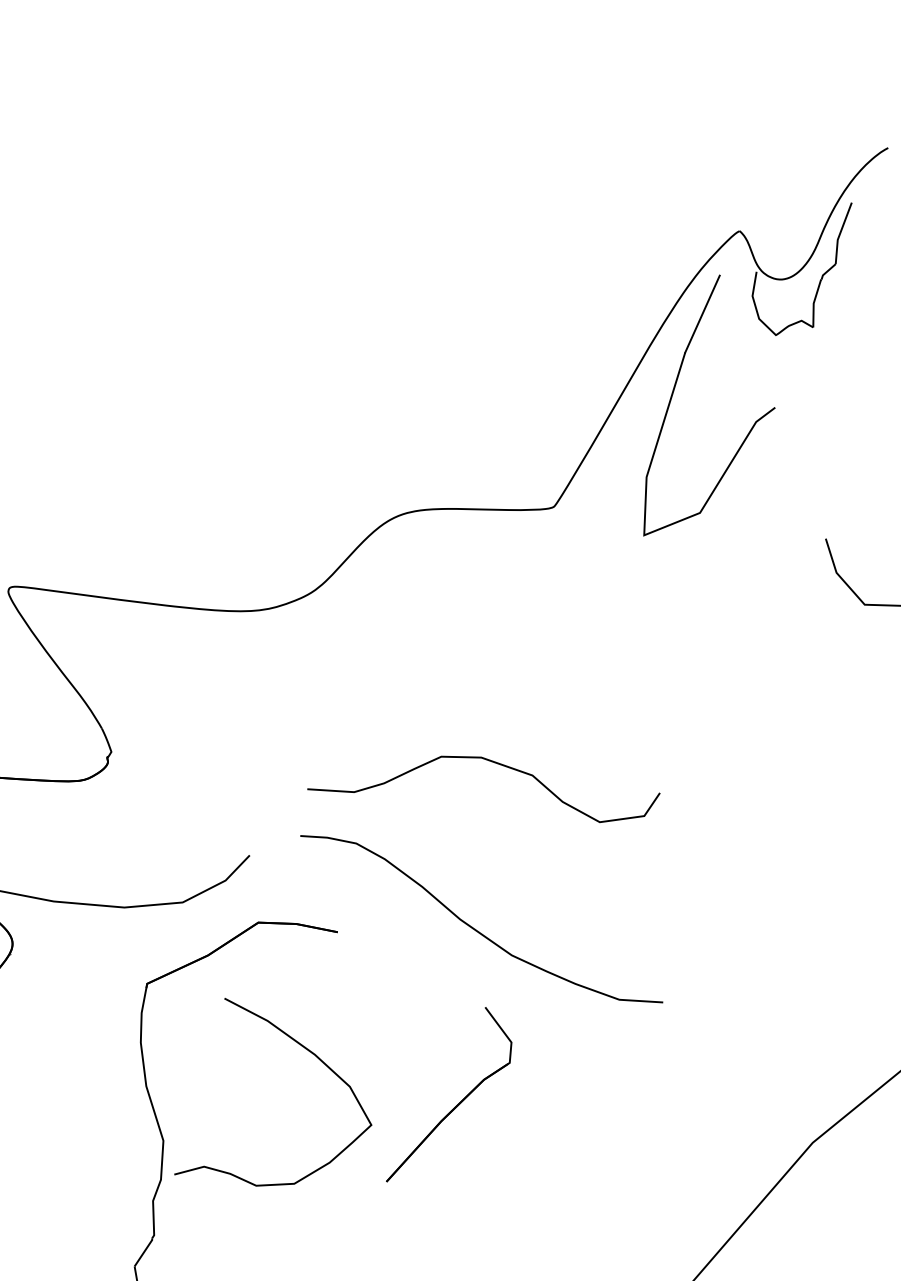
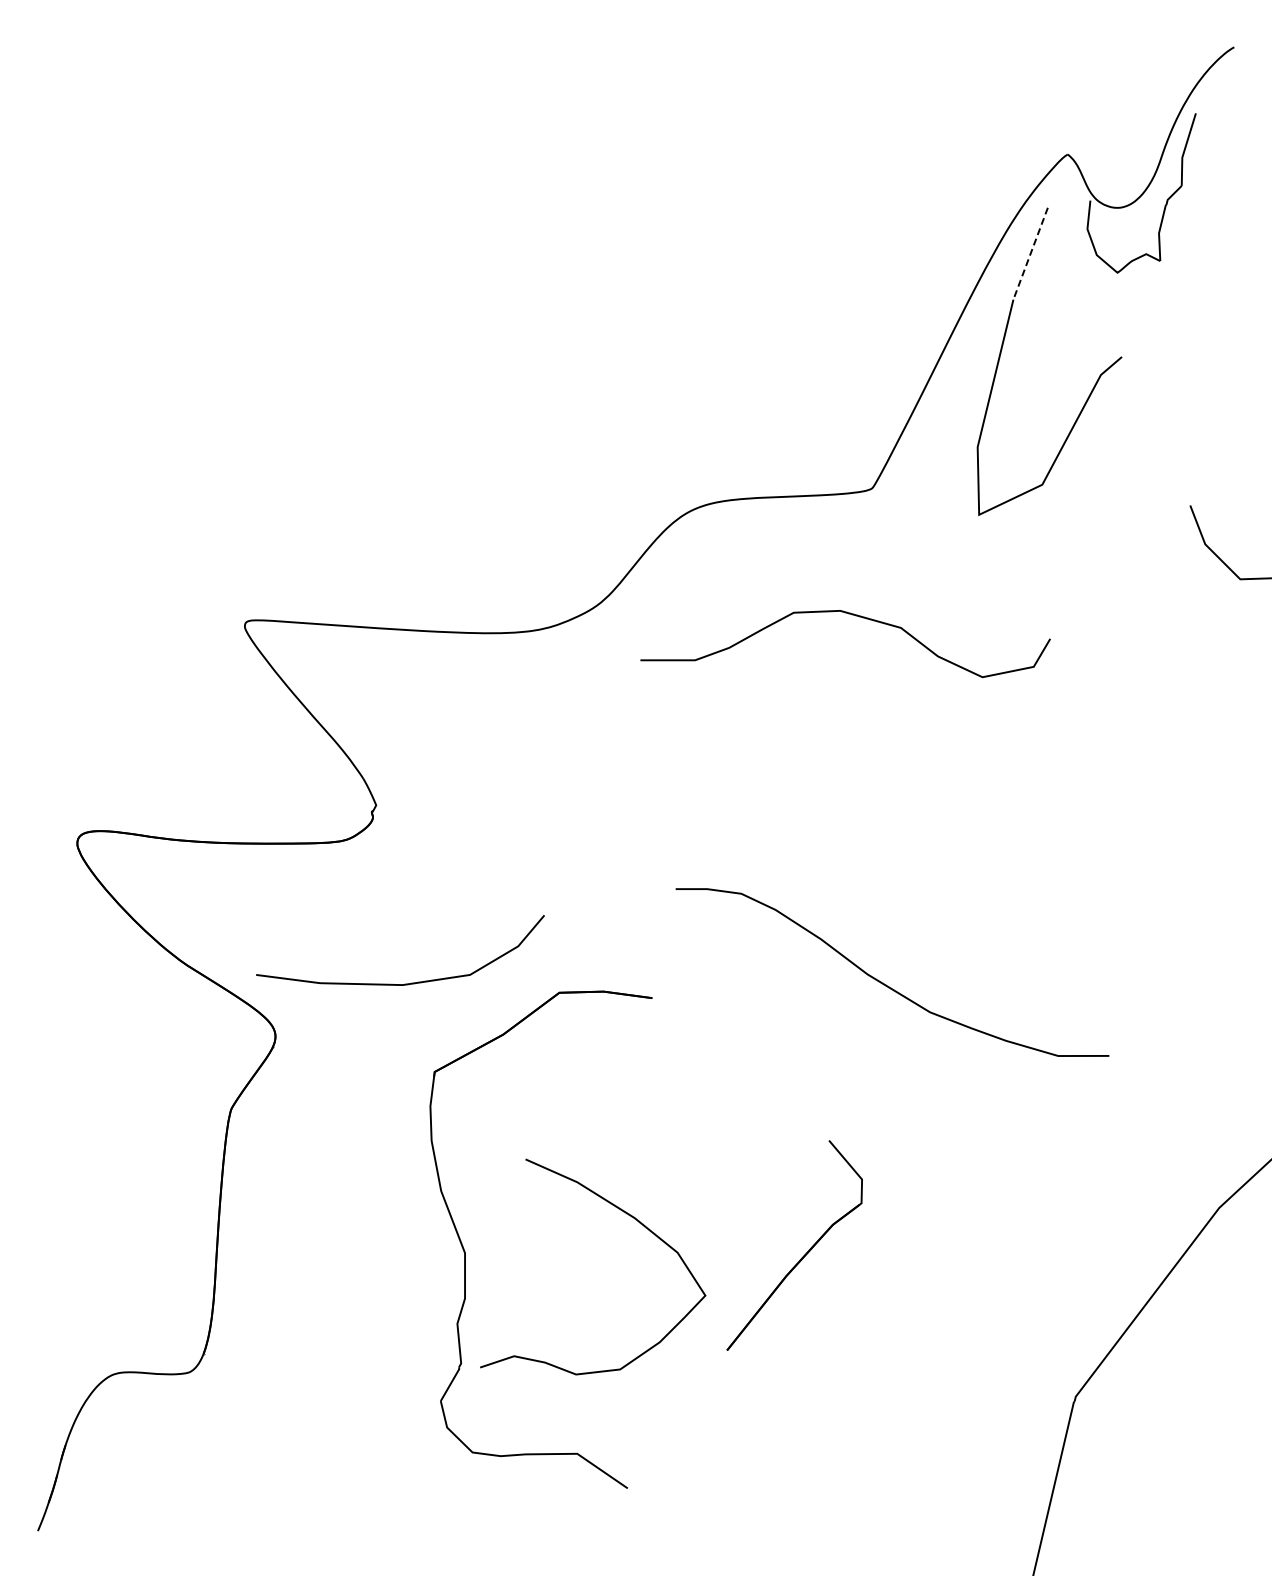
line: (702, 314) -> (1030, 254), solid -> dashed
curve: (494, 763) -> (855, 616), moved
curve: (475, 929) -> (886, 984), moved
curve: (308, 1051) -> (626, 1214), moved
part: (458, 1103) -> (804, 1254), moved

